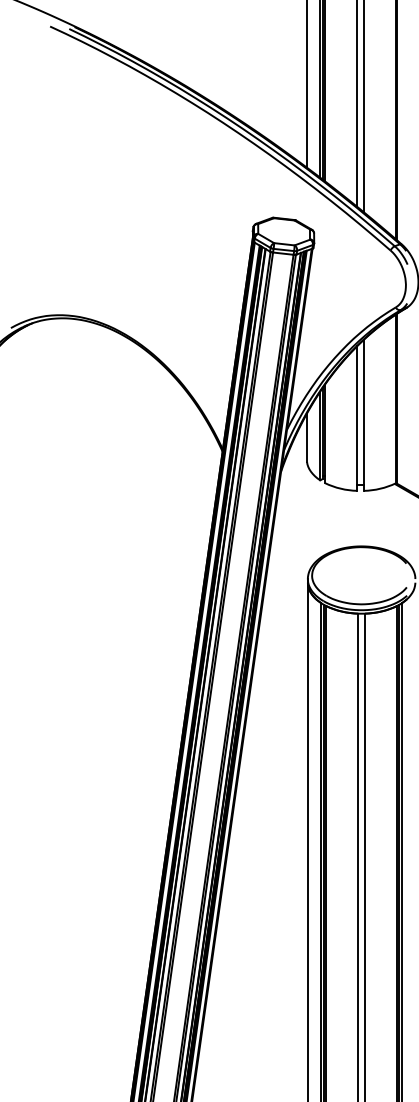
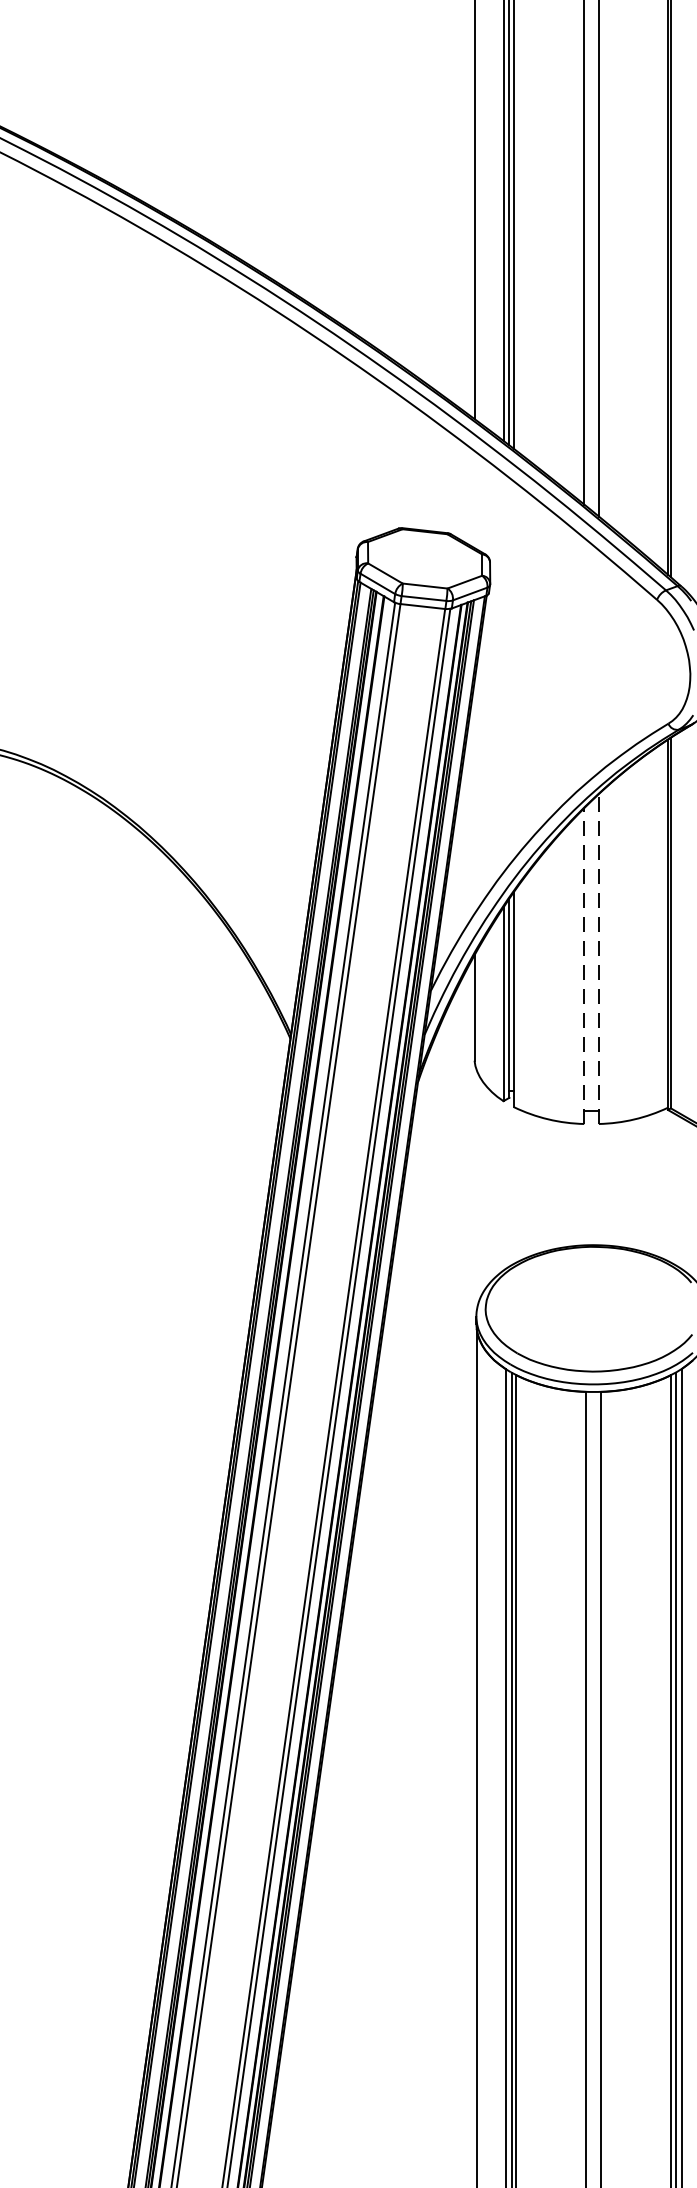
line: (363, 415) -> (597, 959), solid -> dashed
line: (357, 418) -> (584, 966), solid -> dashed

